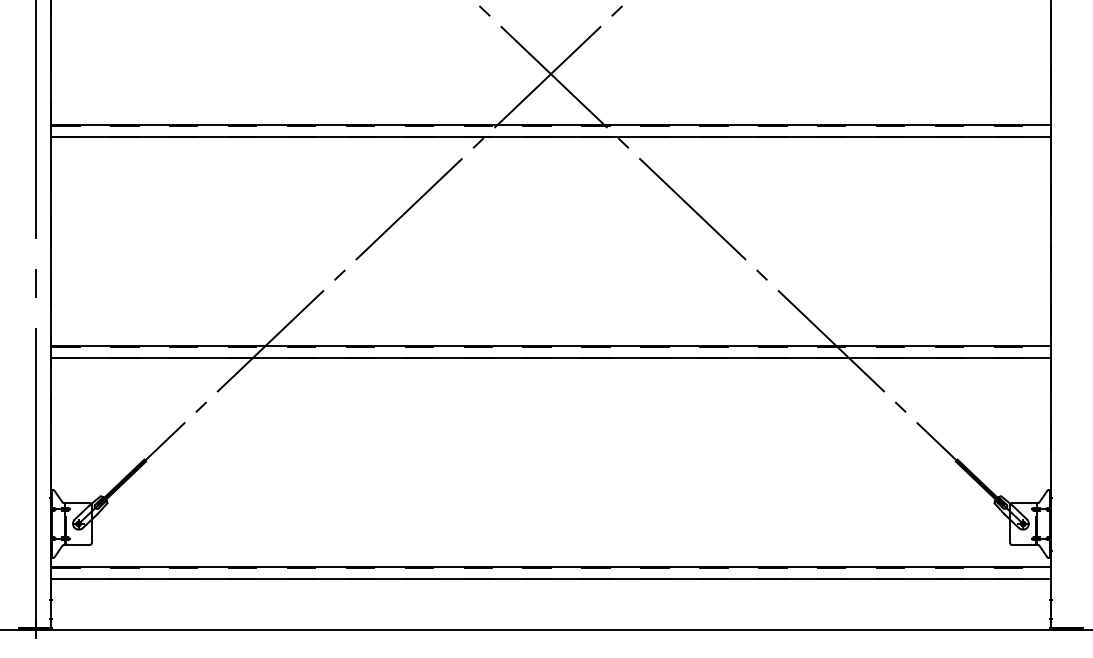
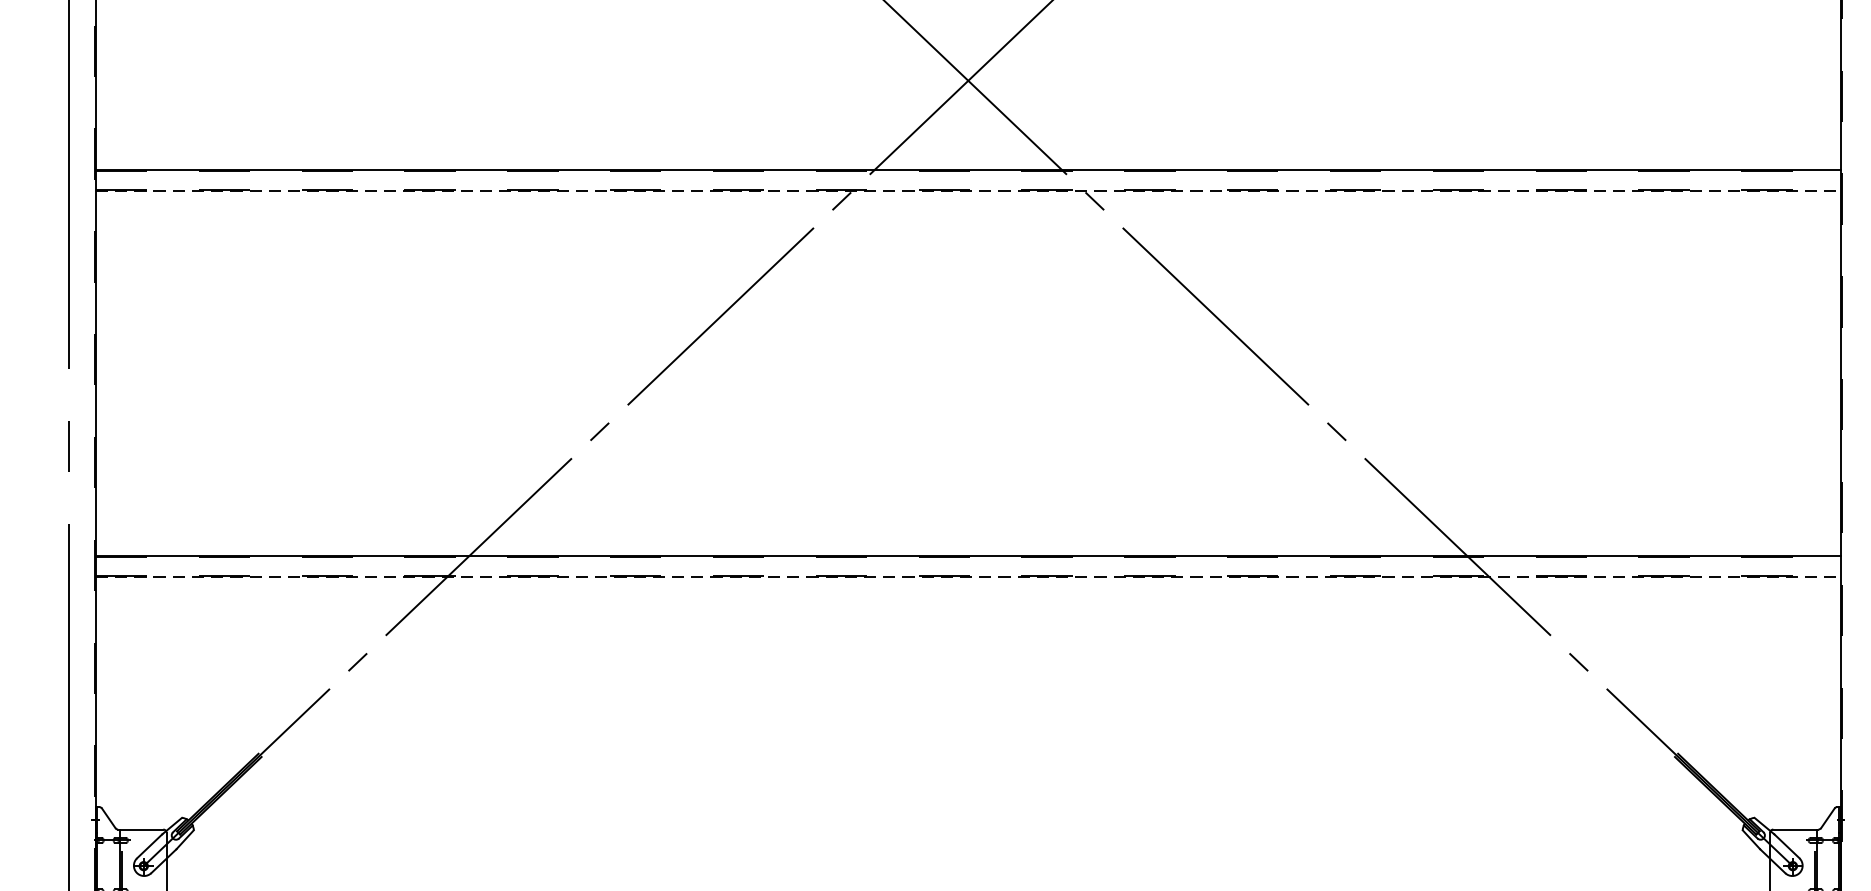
line: (550, 137) -> (967, 191), solid -> dashed
line: (550, 358) -> (967, 577), solid -> dashed

